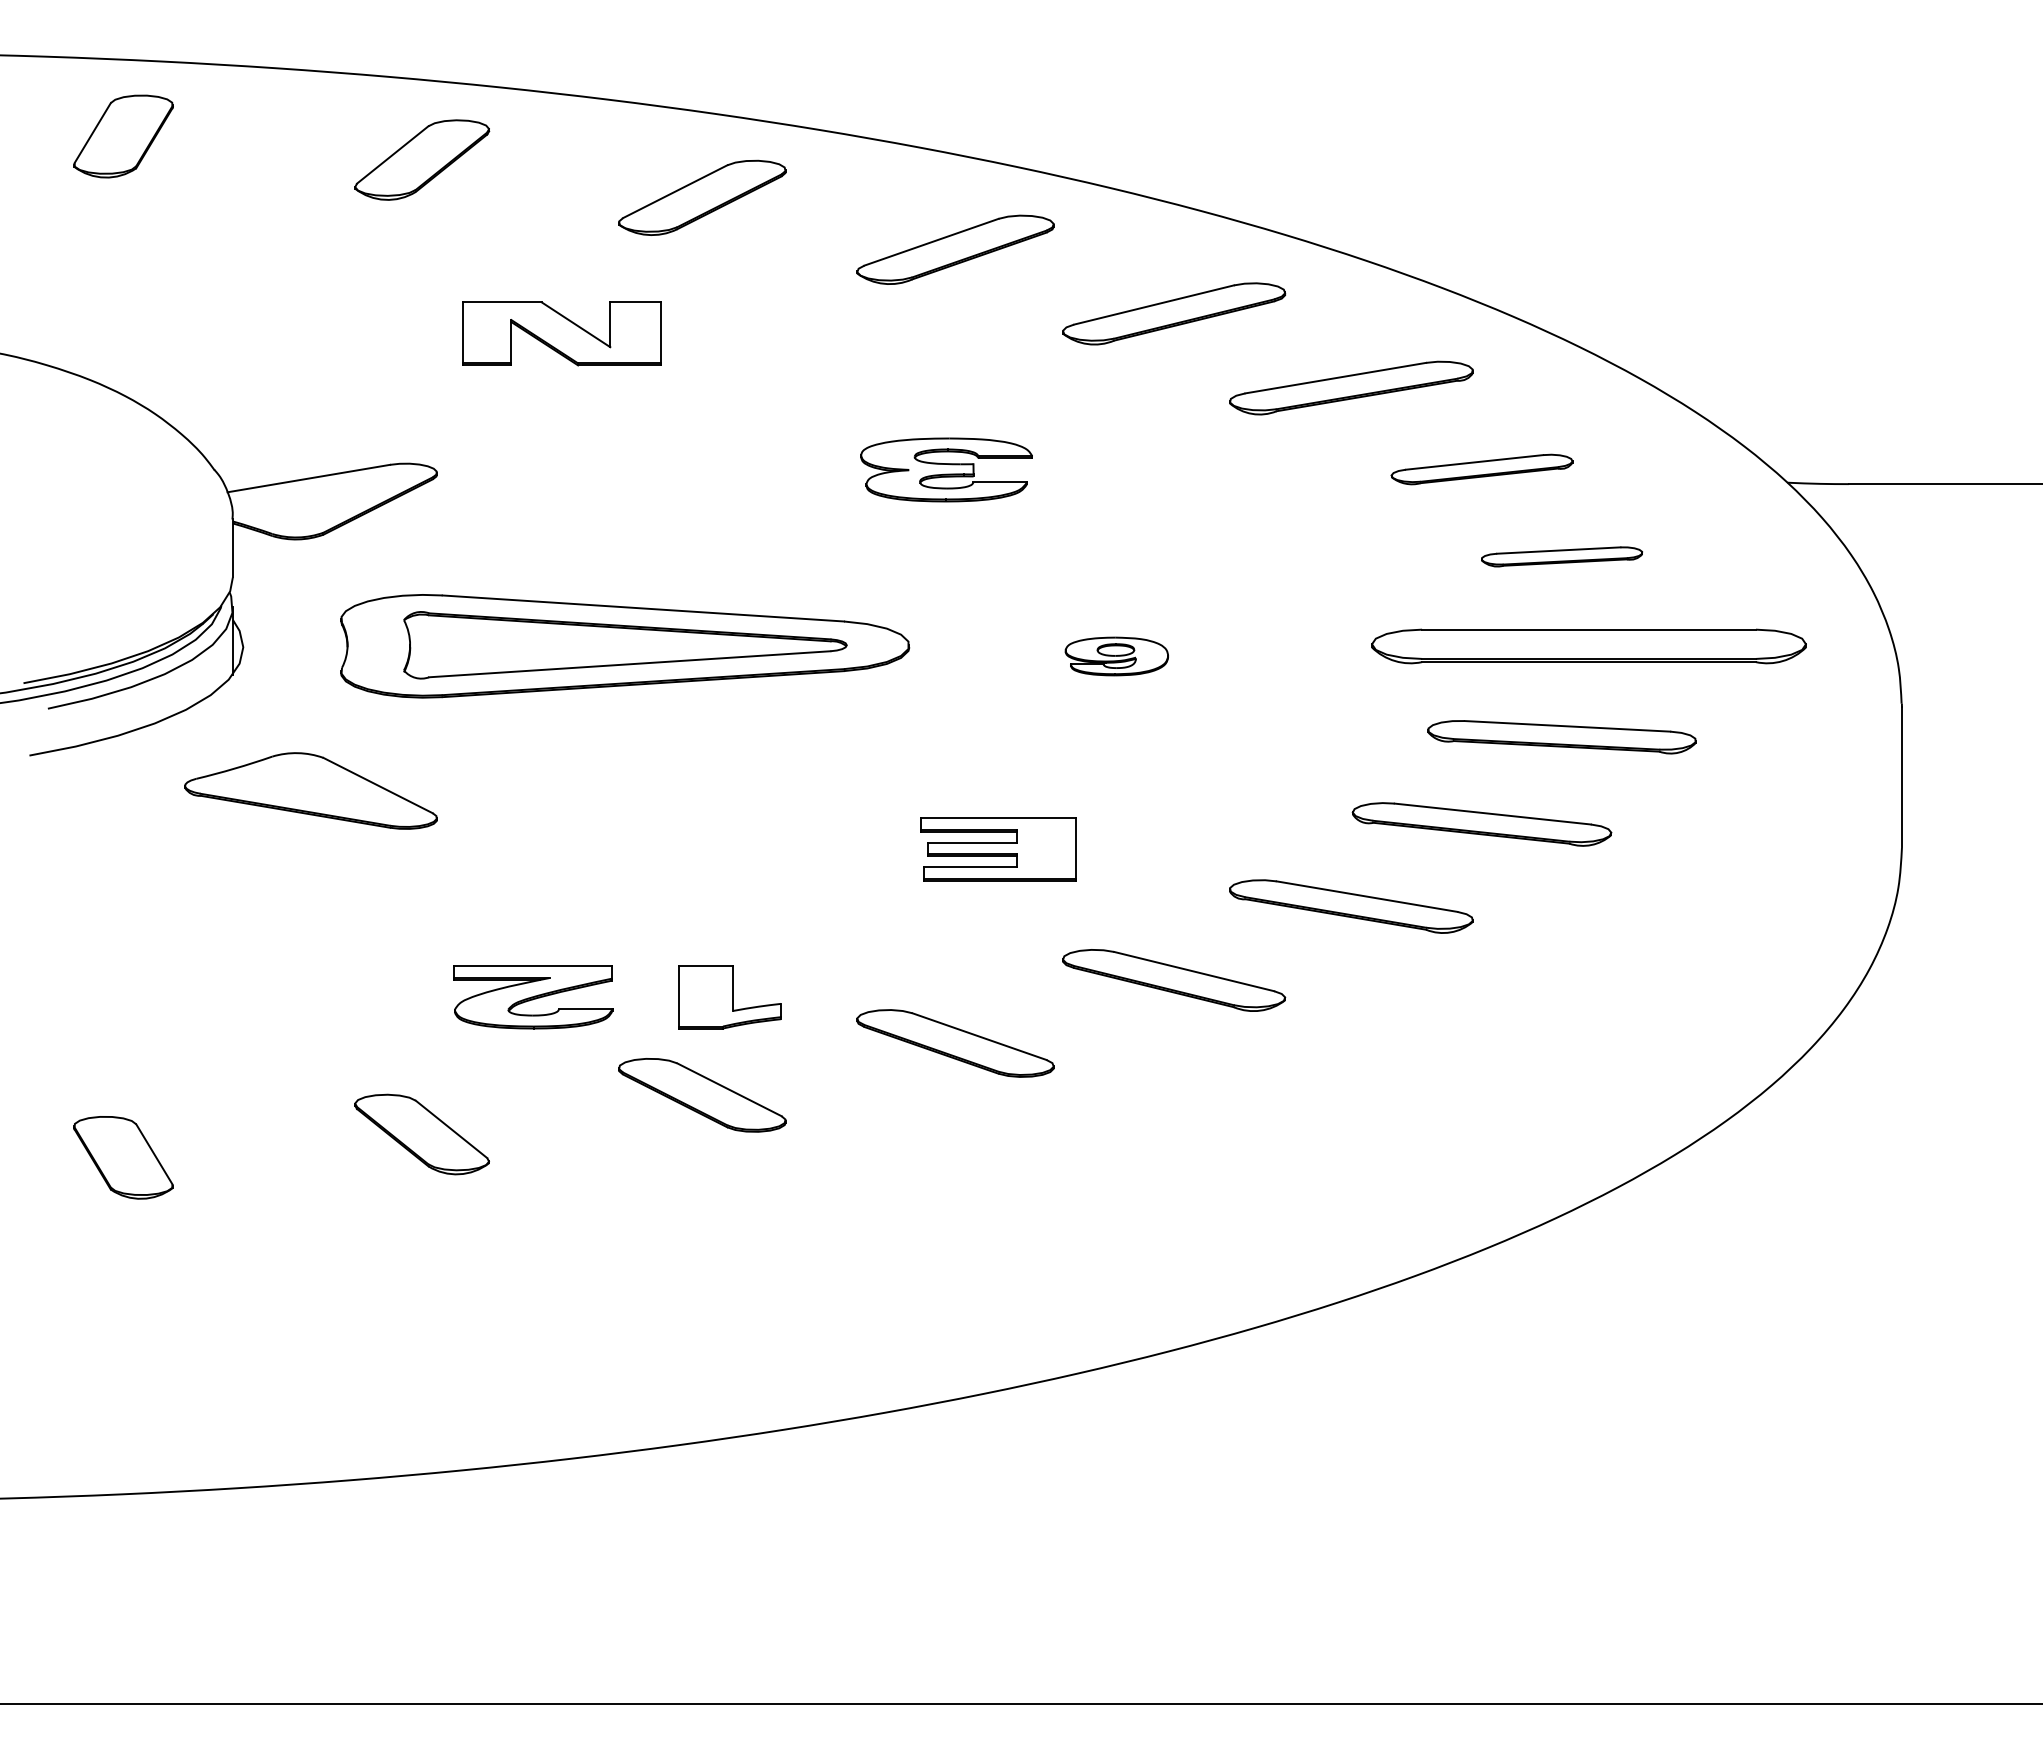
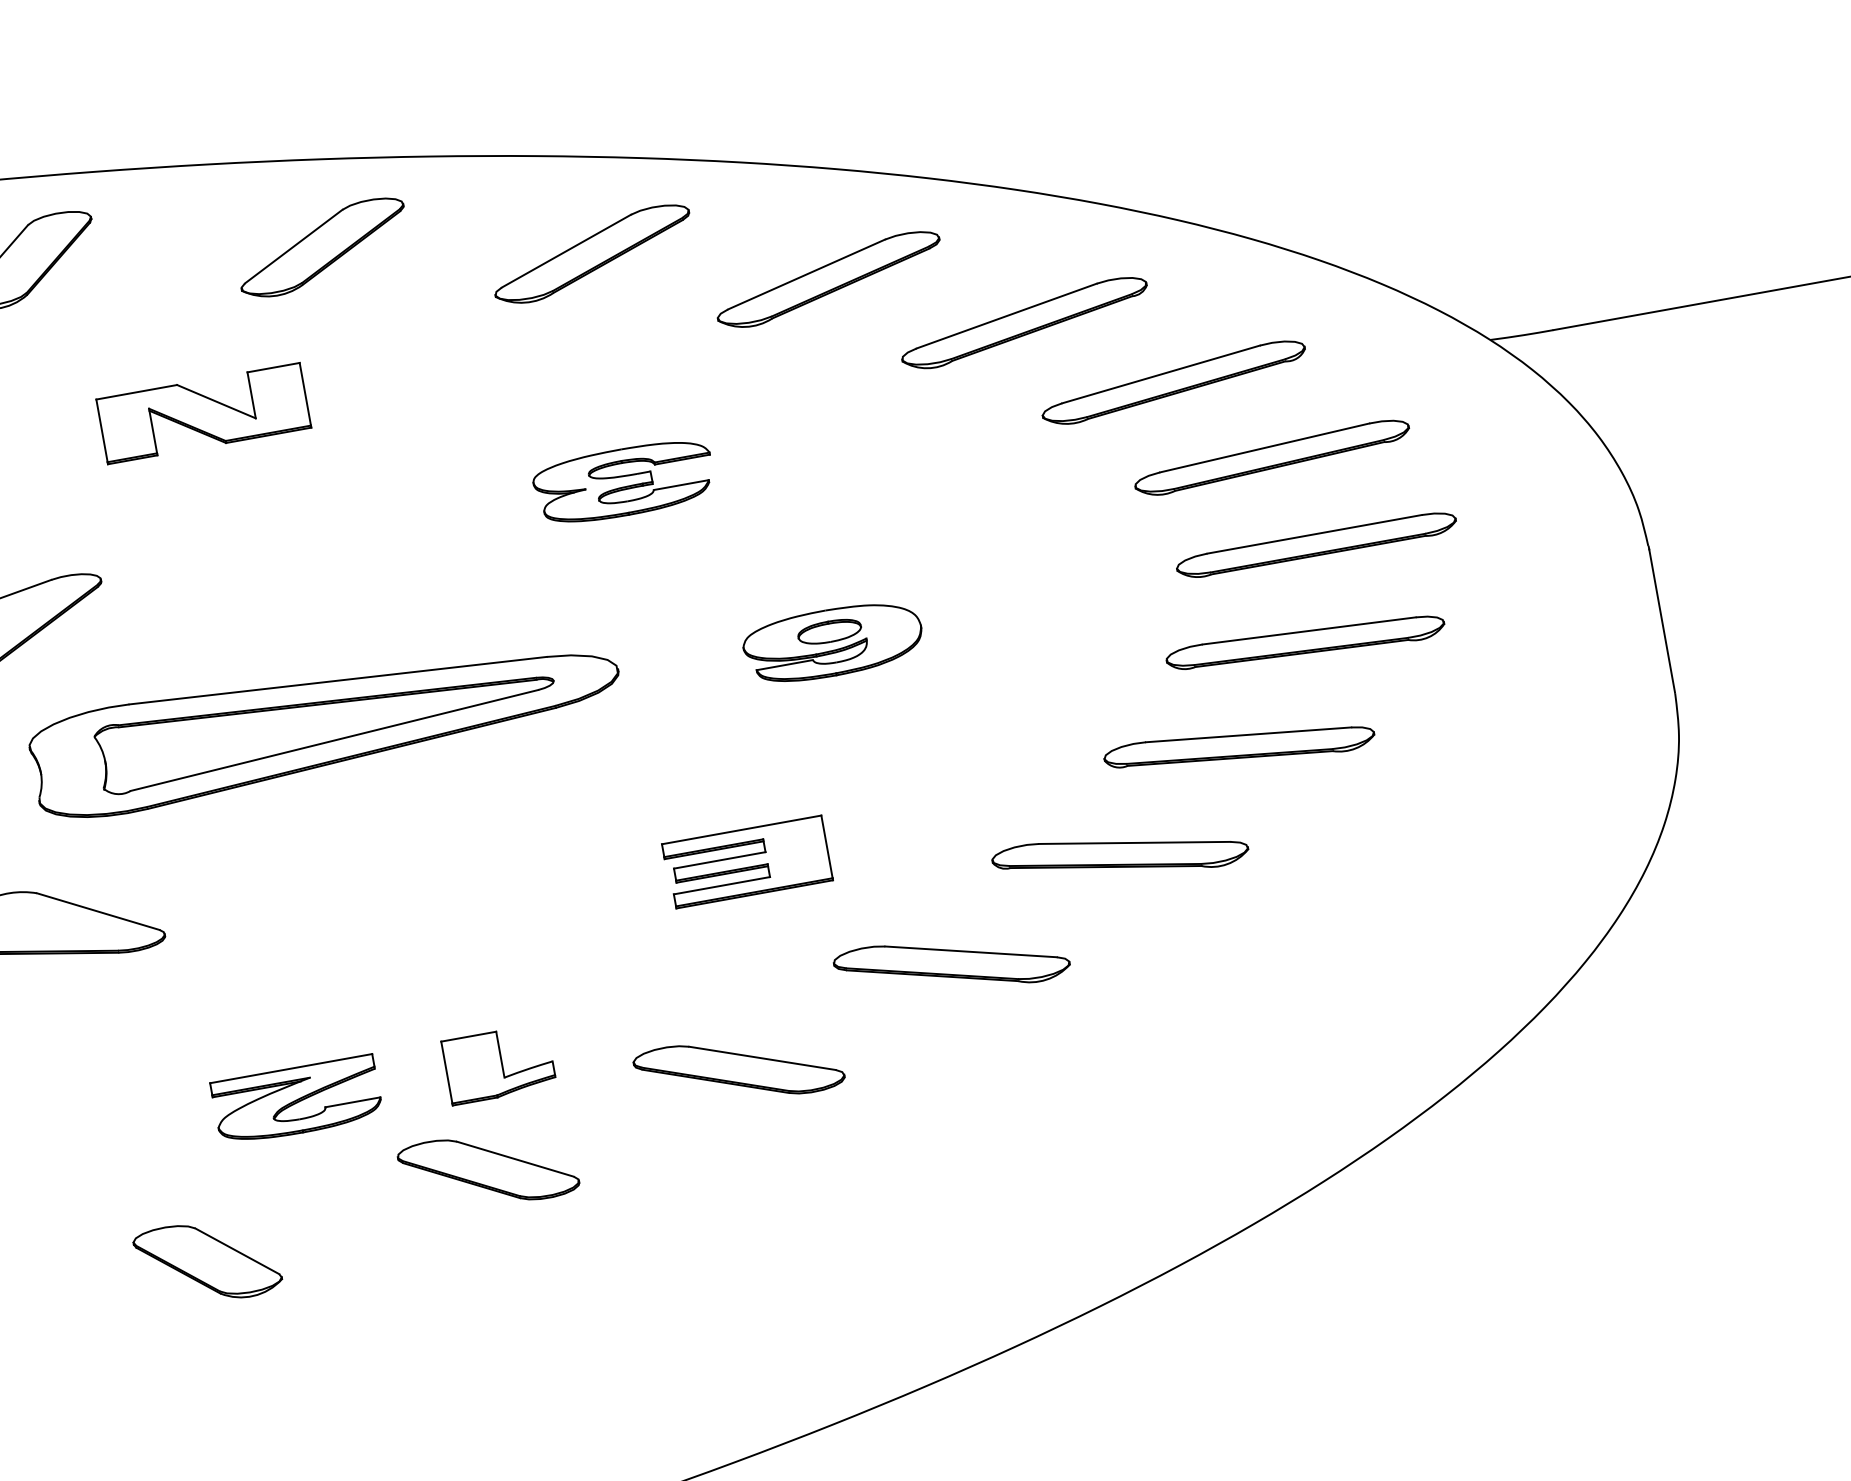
part: (1481, 469) -> (1173, 382), size x1.43
part: (1561, 556) -> (1271, 457), size x1.67
part: (1588, 646) -> (1316, 545), size x0.62
part: (1116, 656) -> (832, 642), size x1.67

